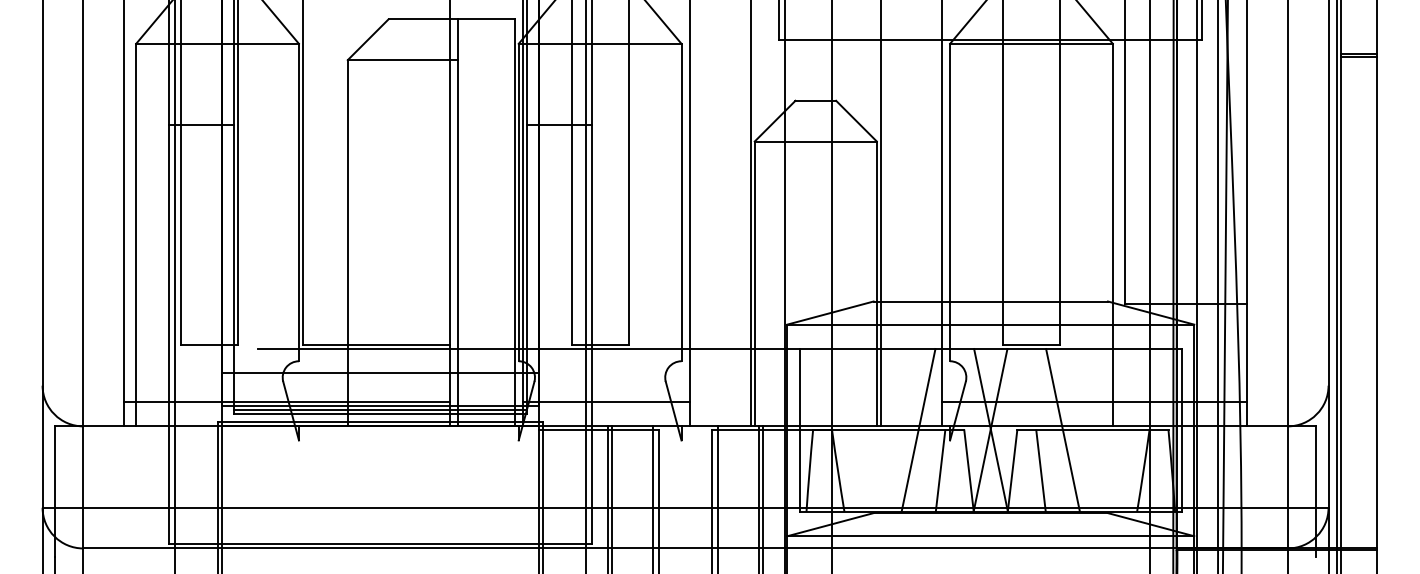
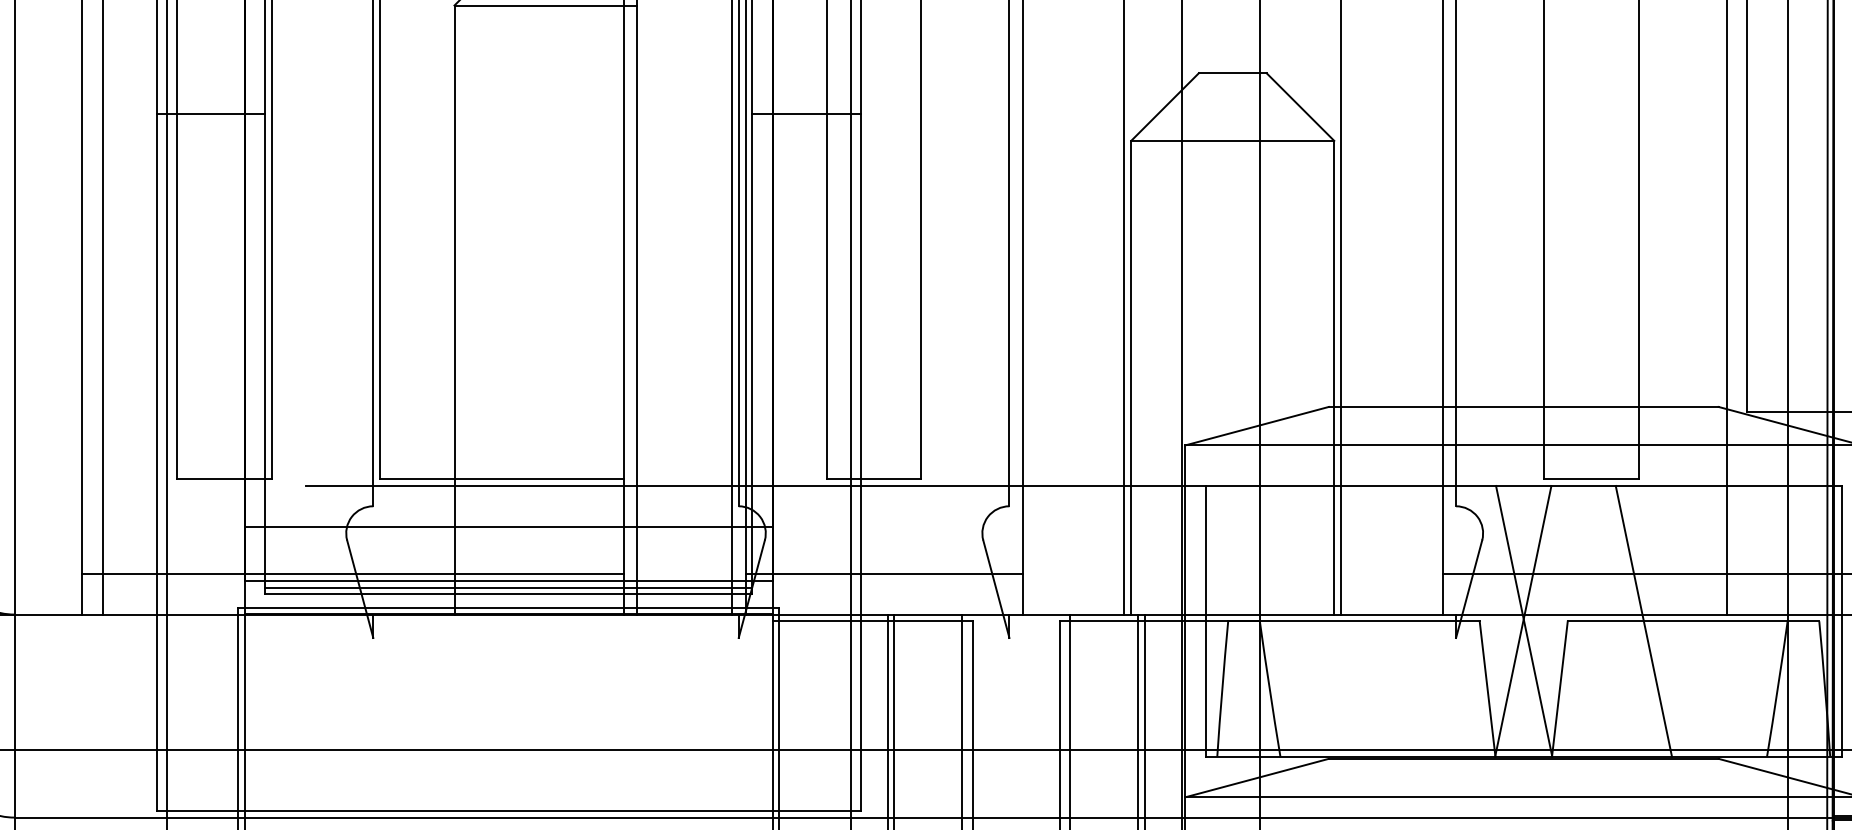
line: (918, 430) -> (1403, 621), removed
line: (940, 470) -> (1440, 687), removed
line: (1040, 470) -> (1606, 687), removed

